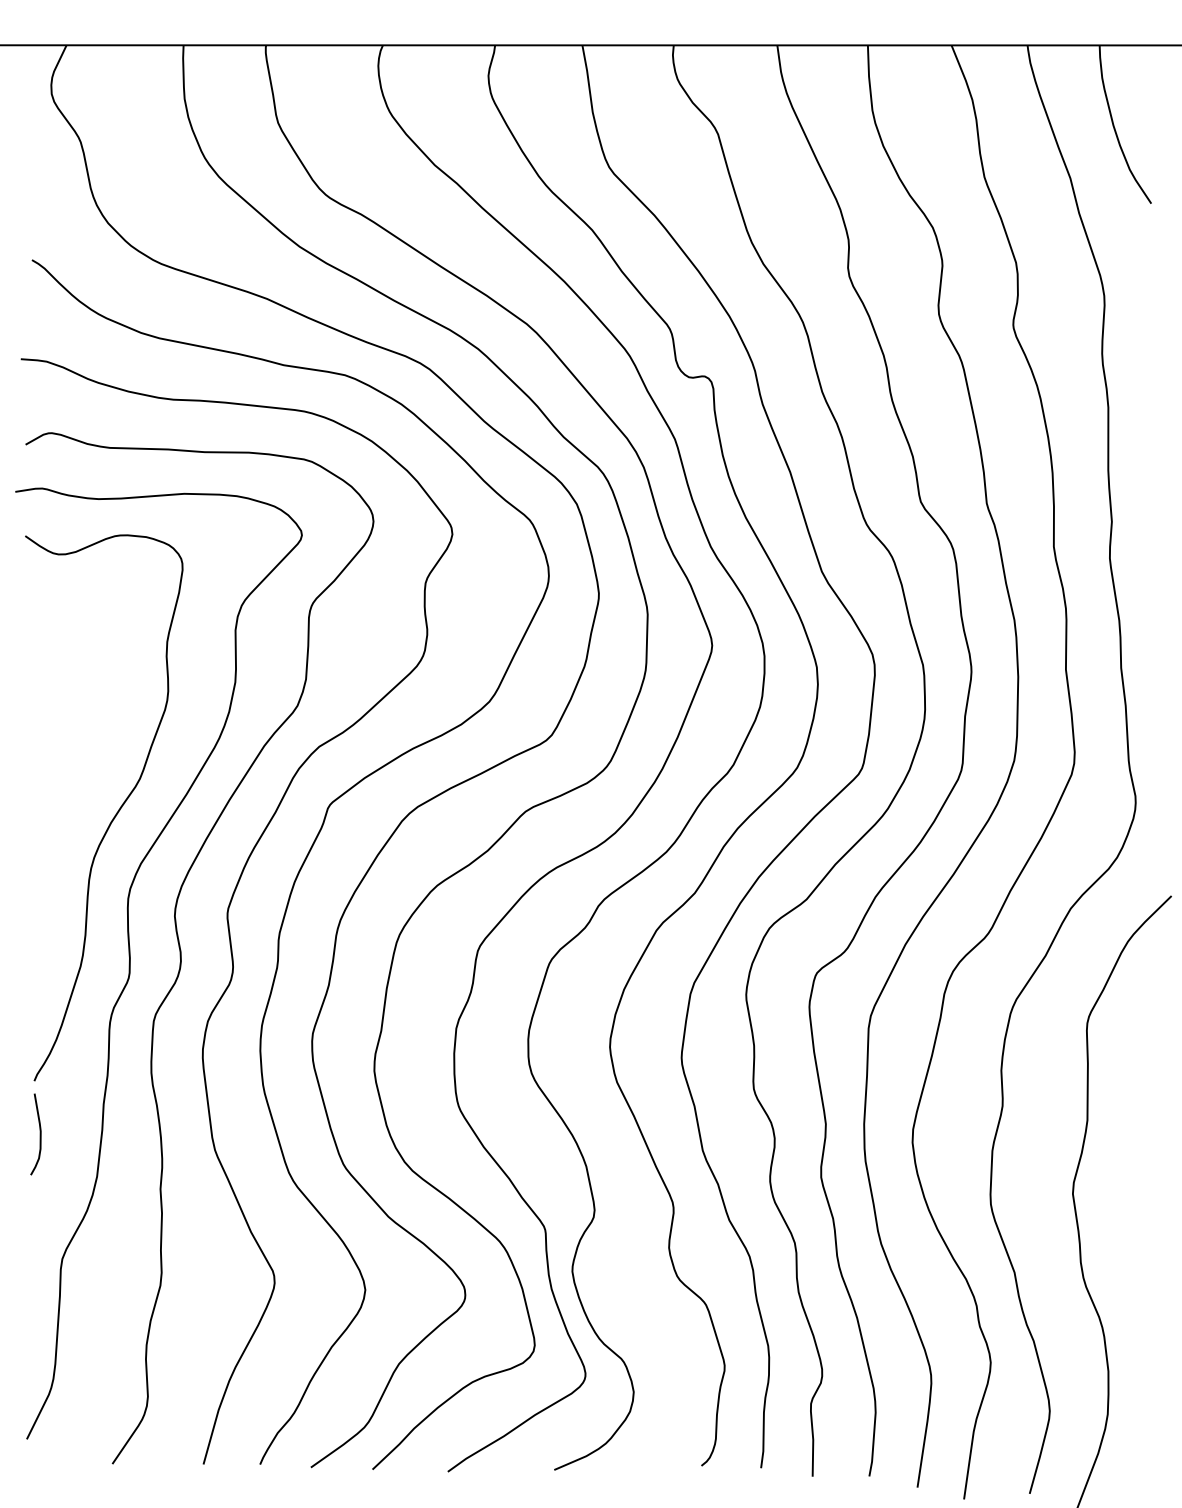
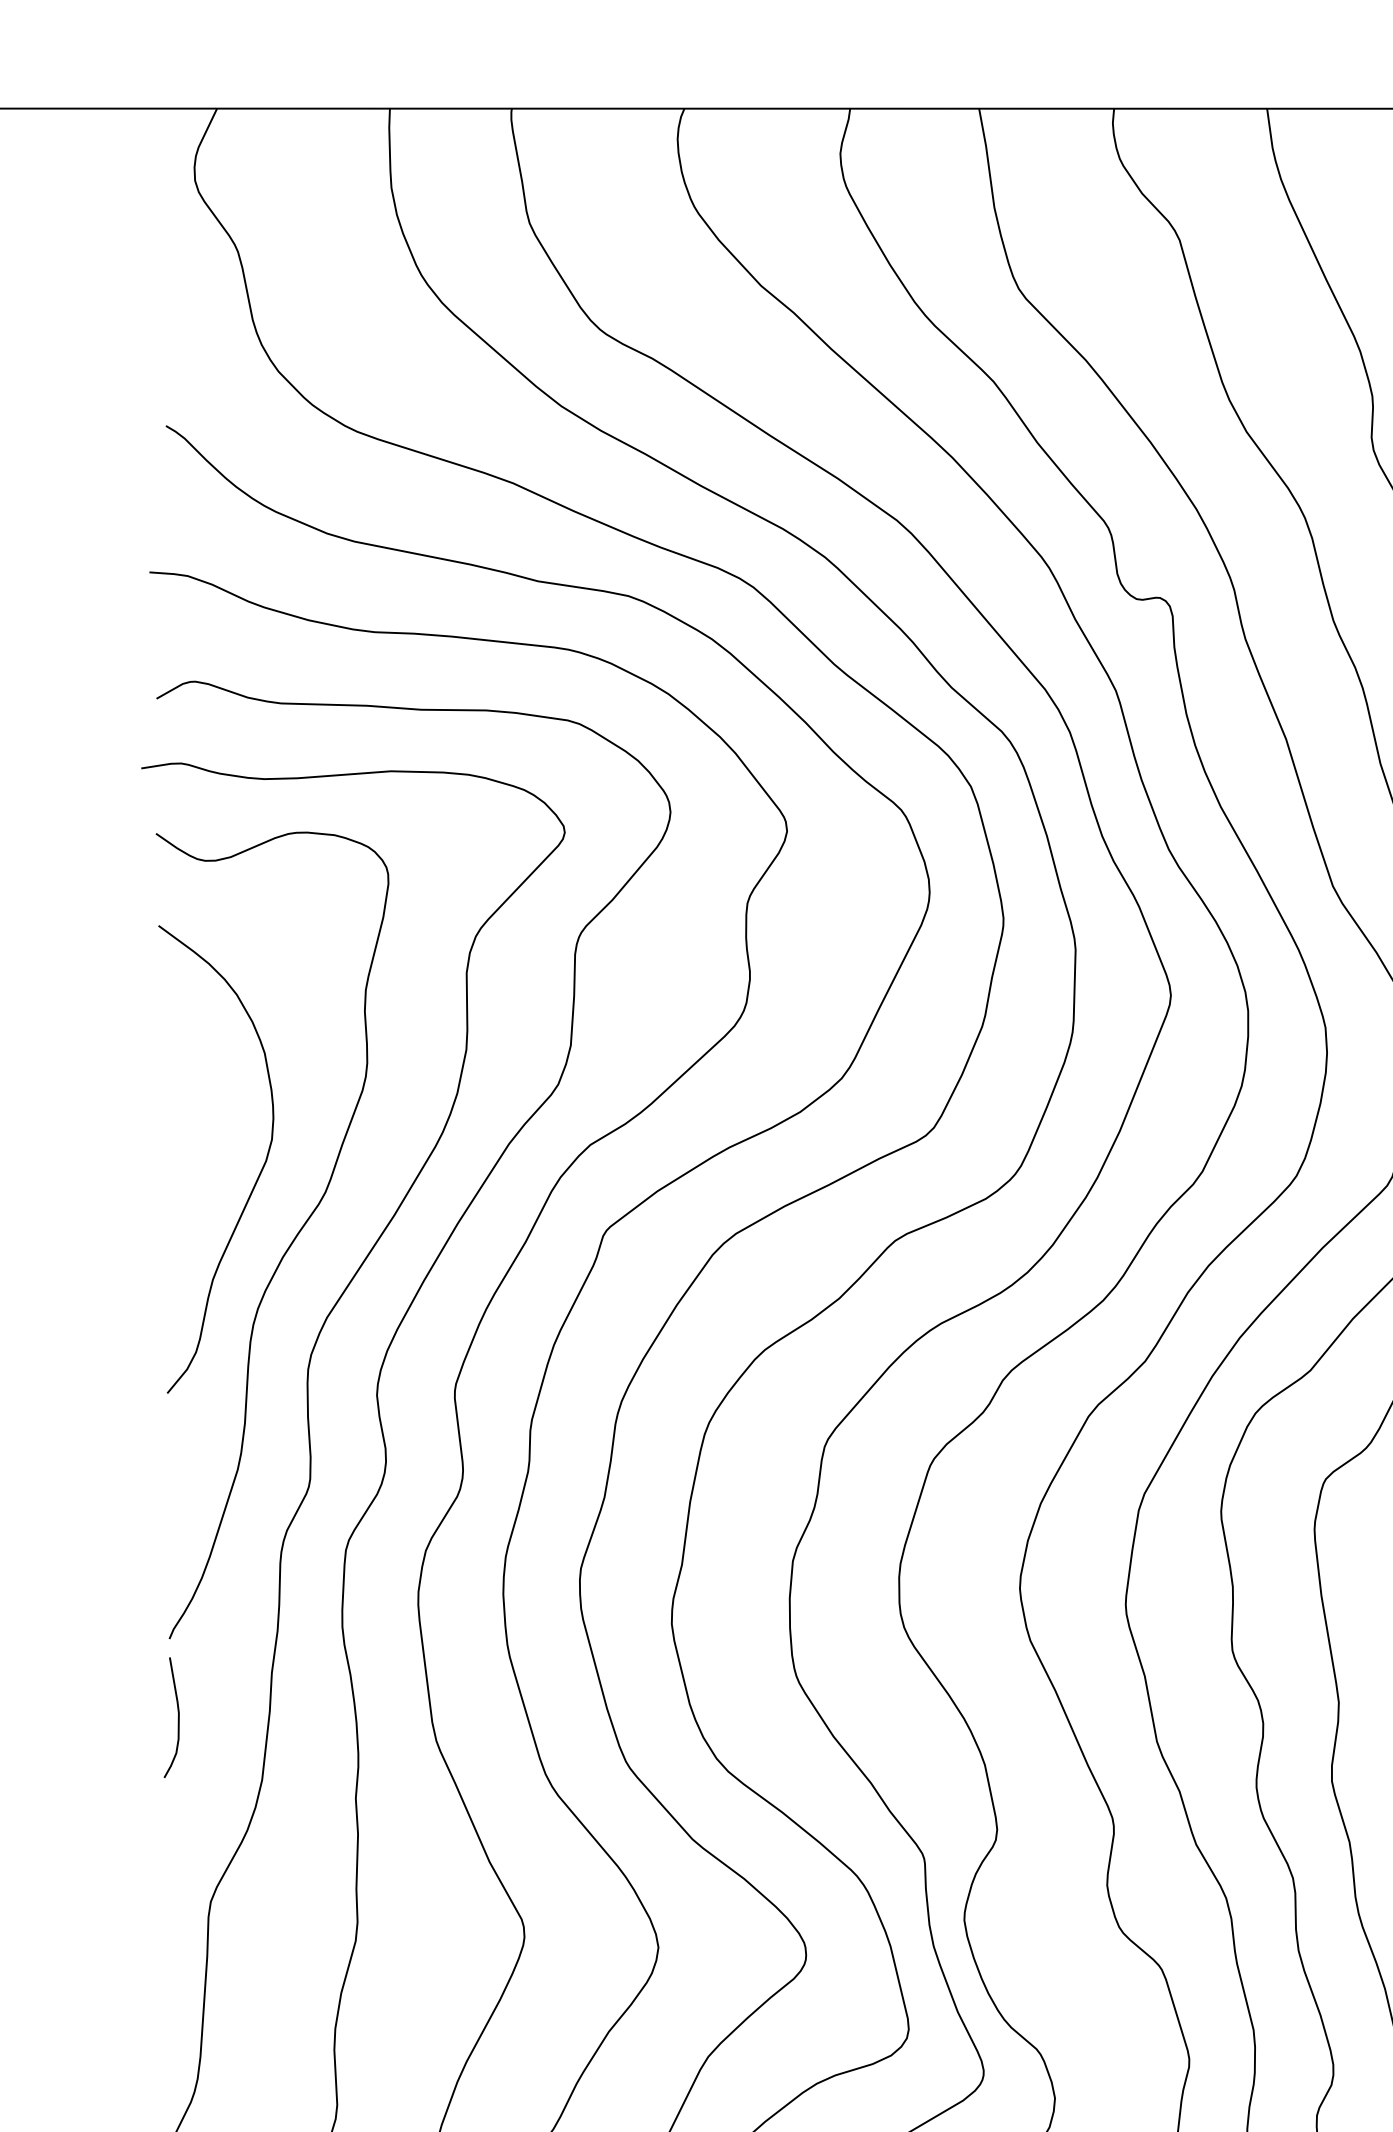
curve: (92, 770) -> (255, 1180), added

